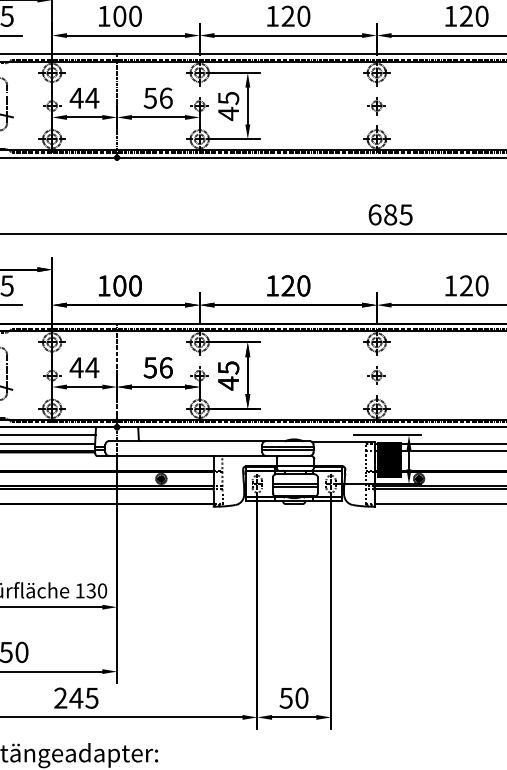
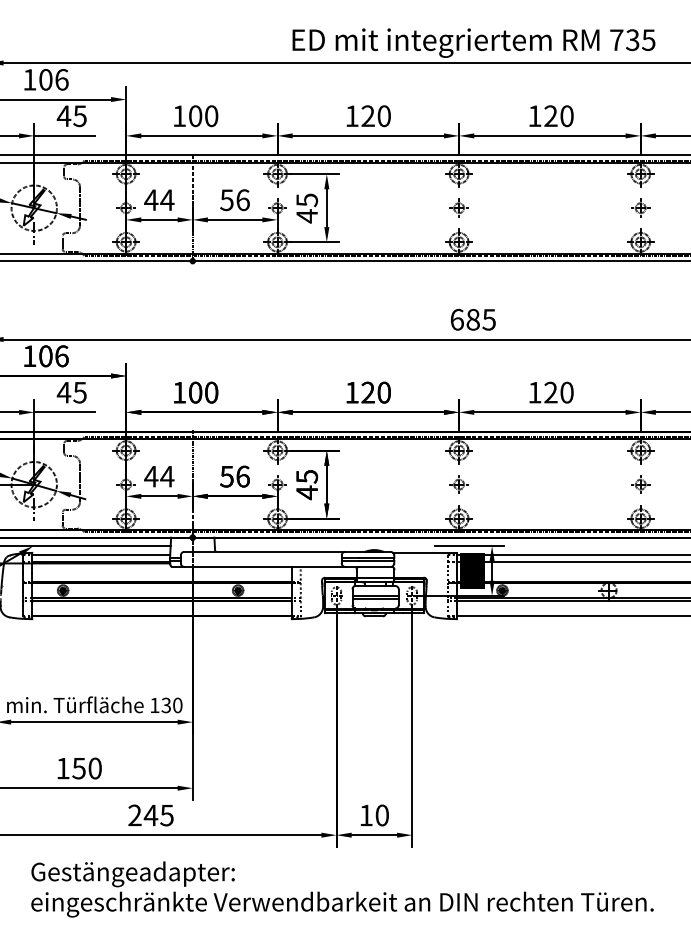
text: (285, 698) -> (365, 815), 50 -> 10

